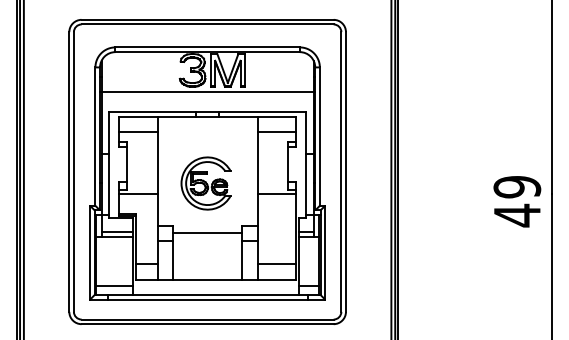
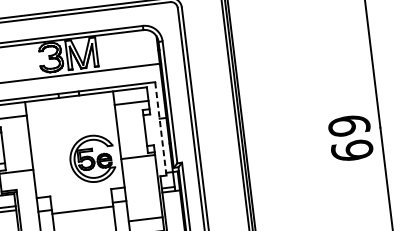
line: (306, 164) -> (161, 128), solid -> dashed
part: (205, 183) -> (91, 159), moved
text: (517, 215) -> (352, 150), 49 -> 69
line: (207, 233) -> (82, 210), moved

